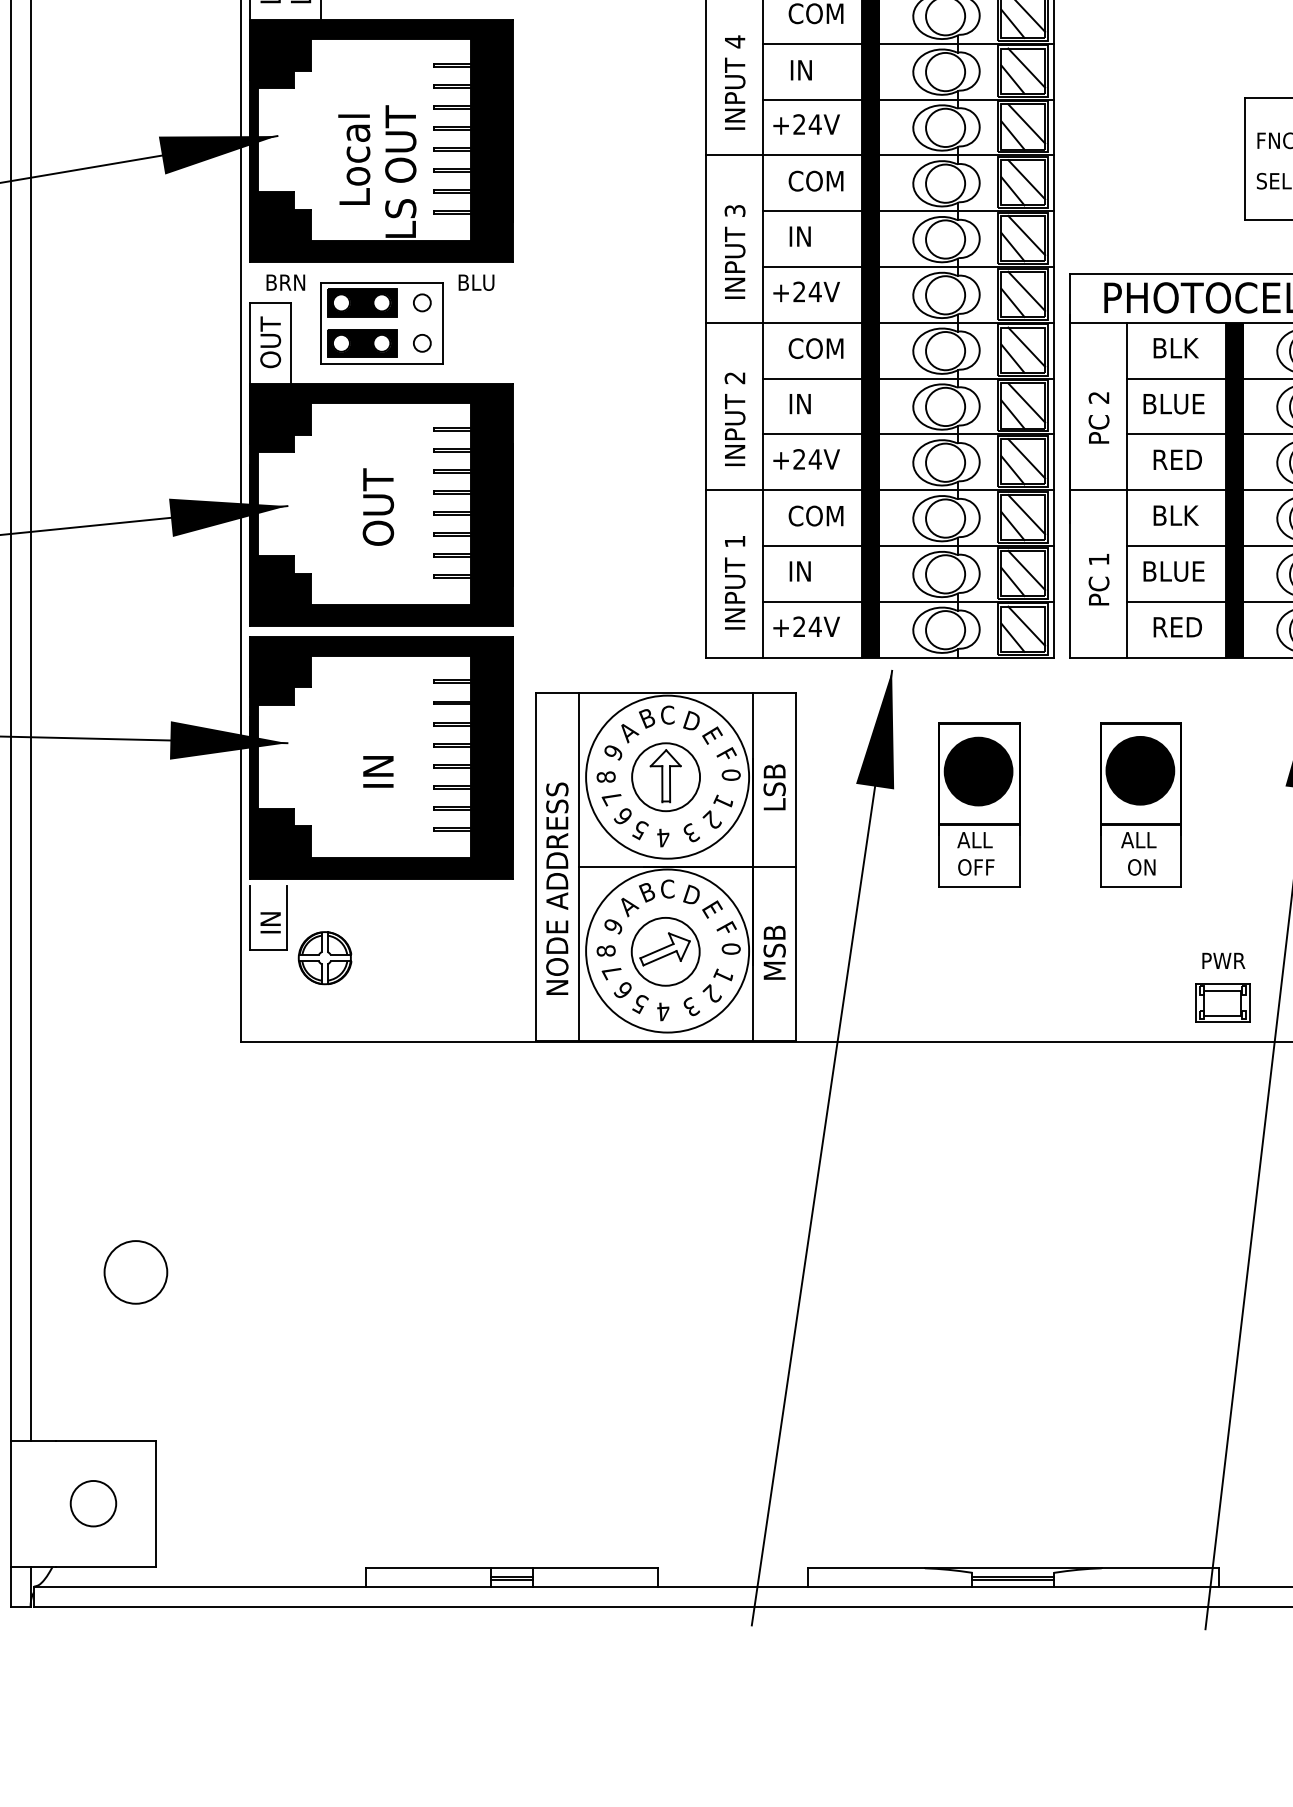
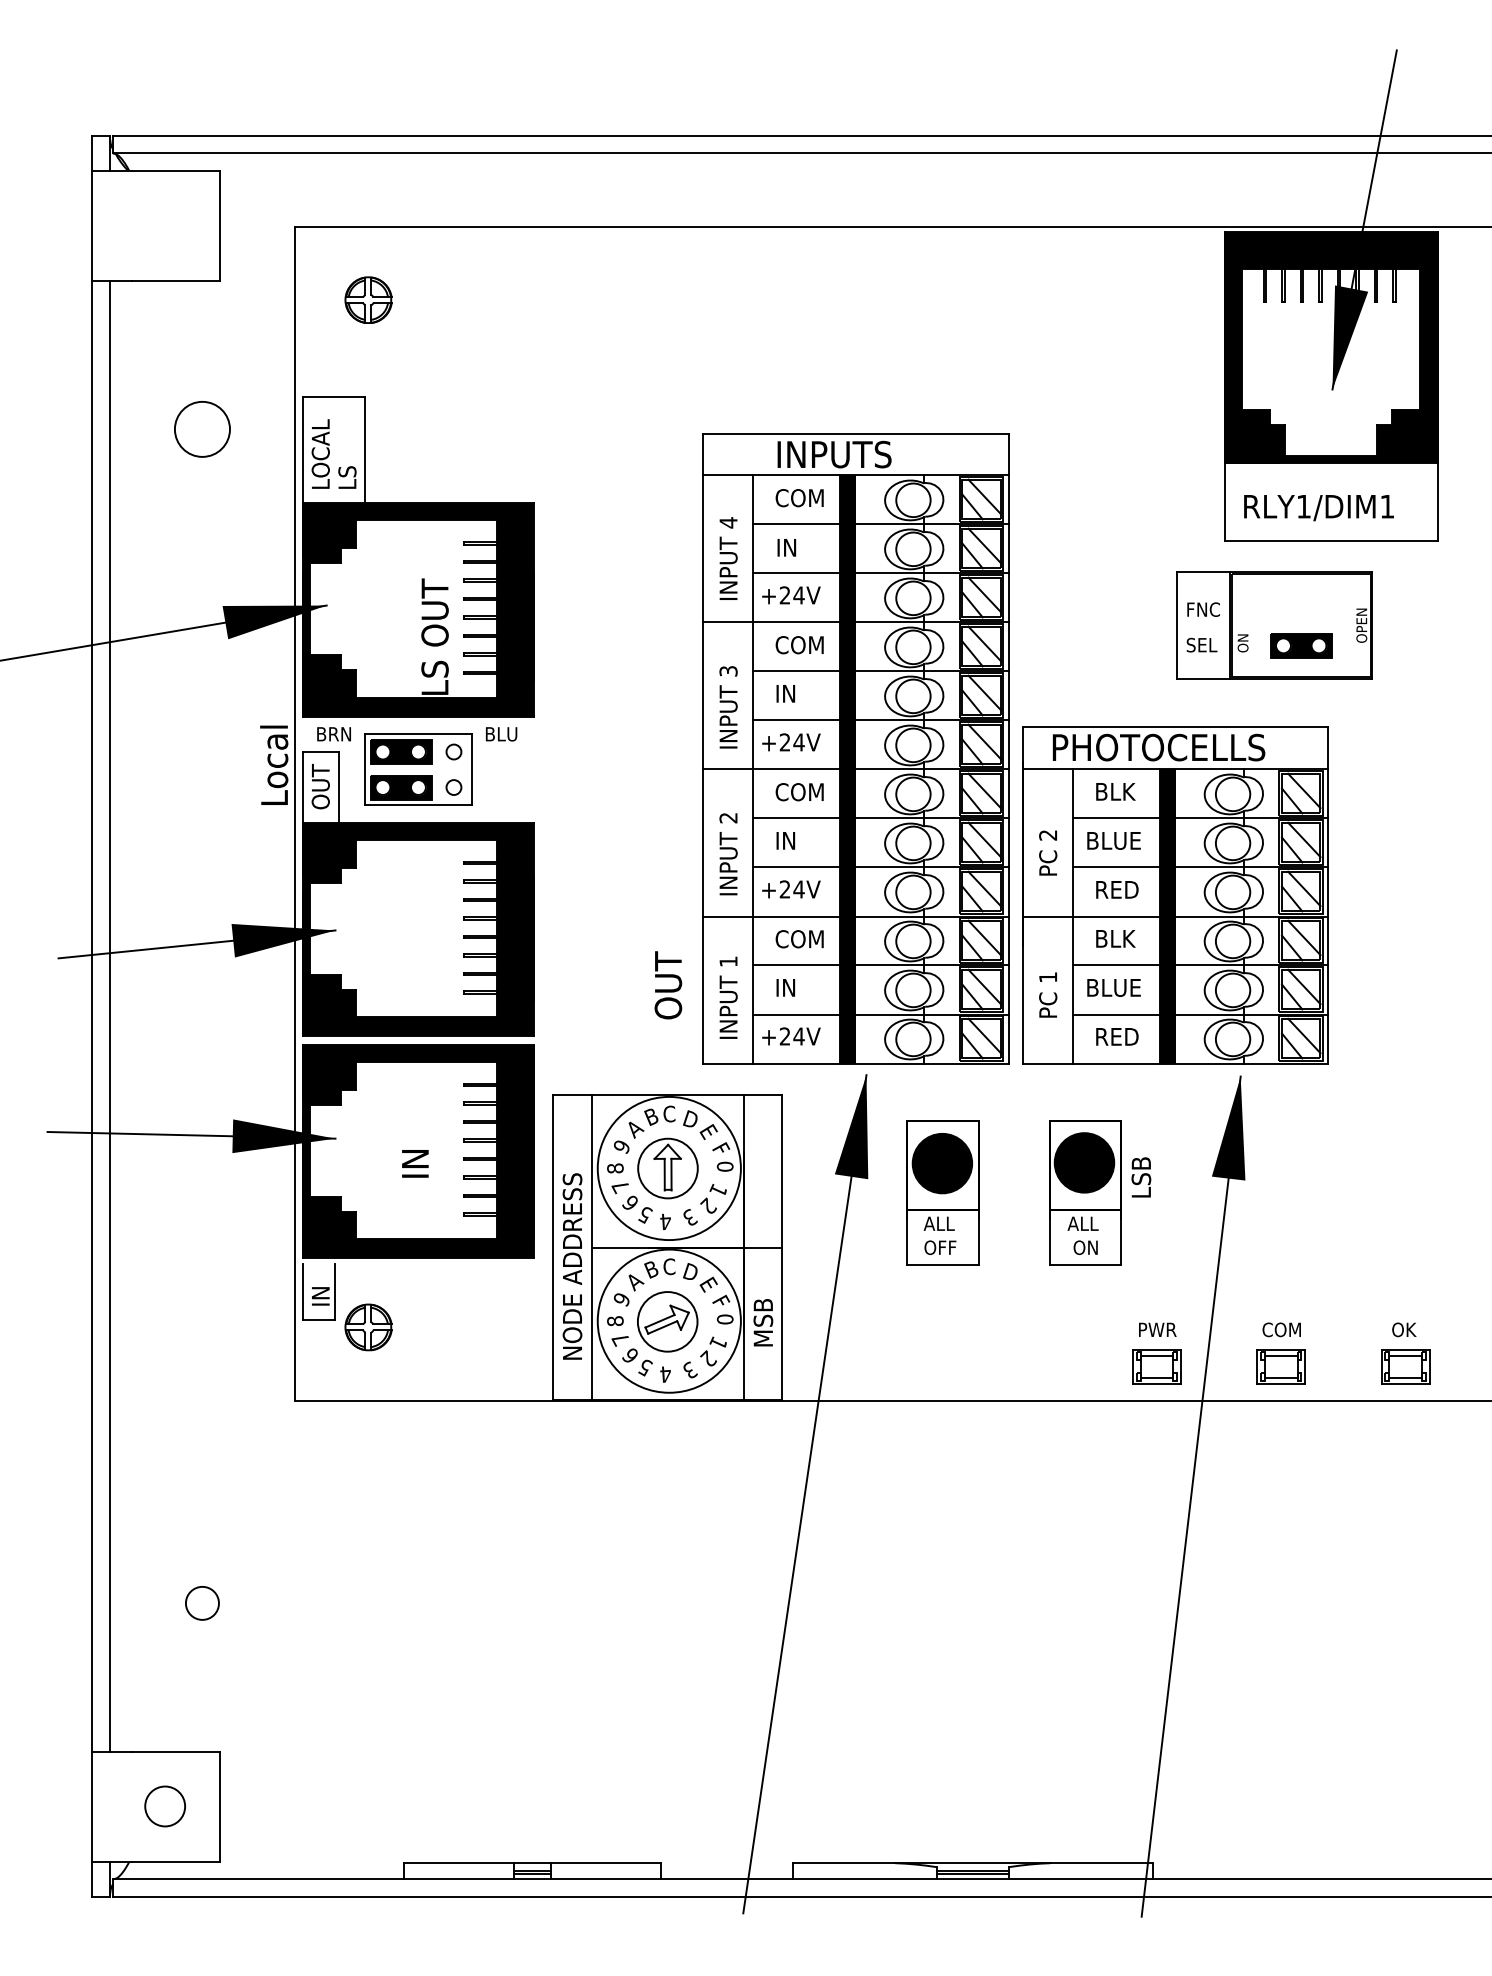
text: (354, 158) -> (274, 764), moved
text: (378, 507) -> (668, 985), moved
text: (774, 787) -> (1141, 1177), moved
circle: (135, 1271) -> (202, 1602), size x0.6

